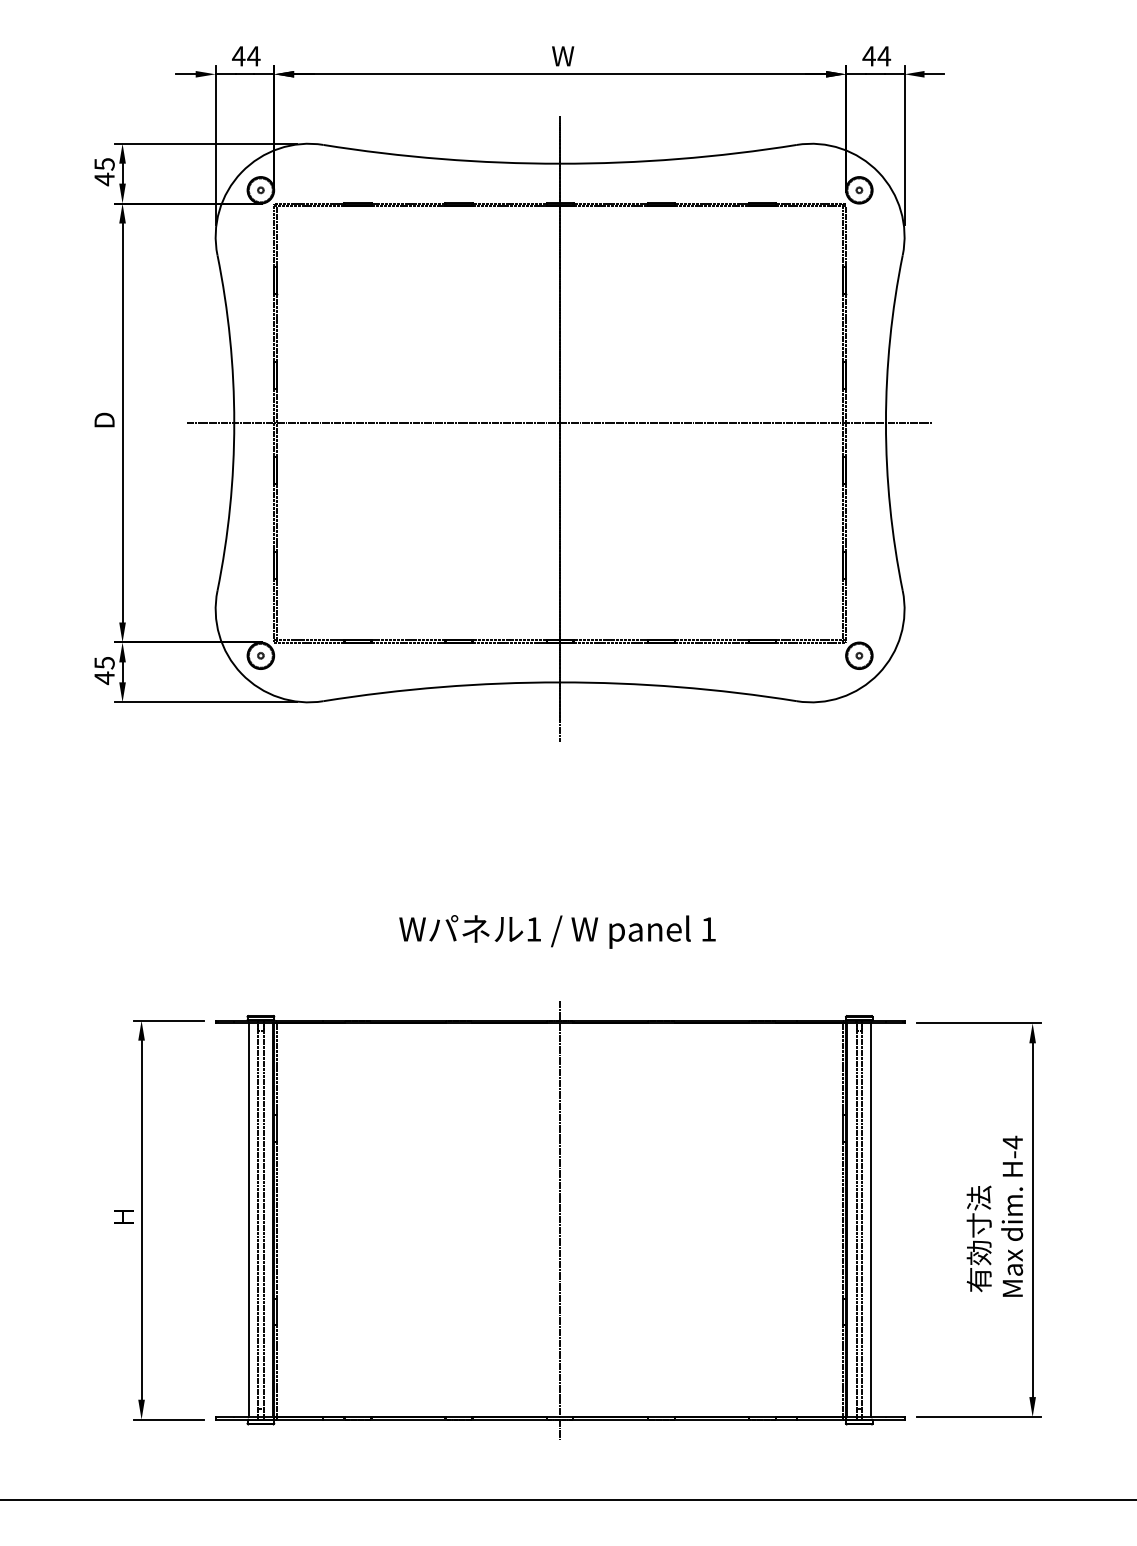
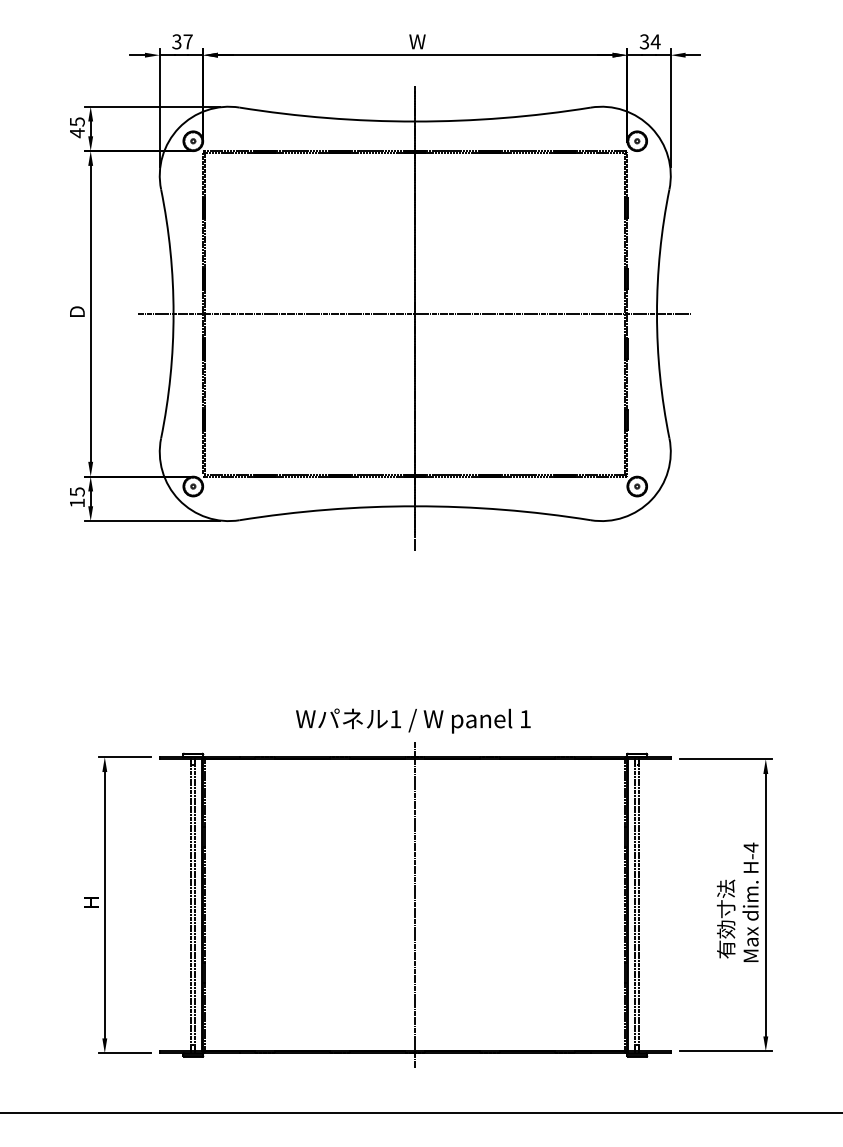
text: (246, 56) -> (182, 42), 44 -> 37
text: (868, 56) -> (644, 42), 44 -> 34
text: (104, 678) -> (77, 503), 45 -> 15
text: (557, 931) -> (413, 720), moved
line: (248, 1220) -> (184, 905), removed
line: (871, 1220) -> (646, 905), removed

